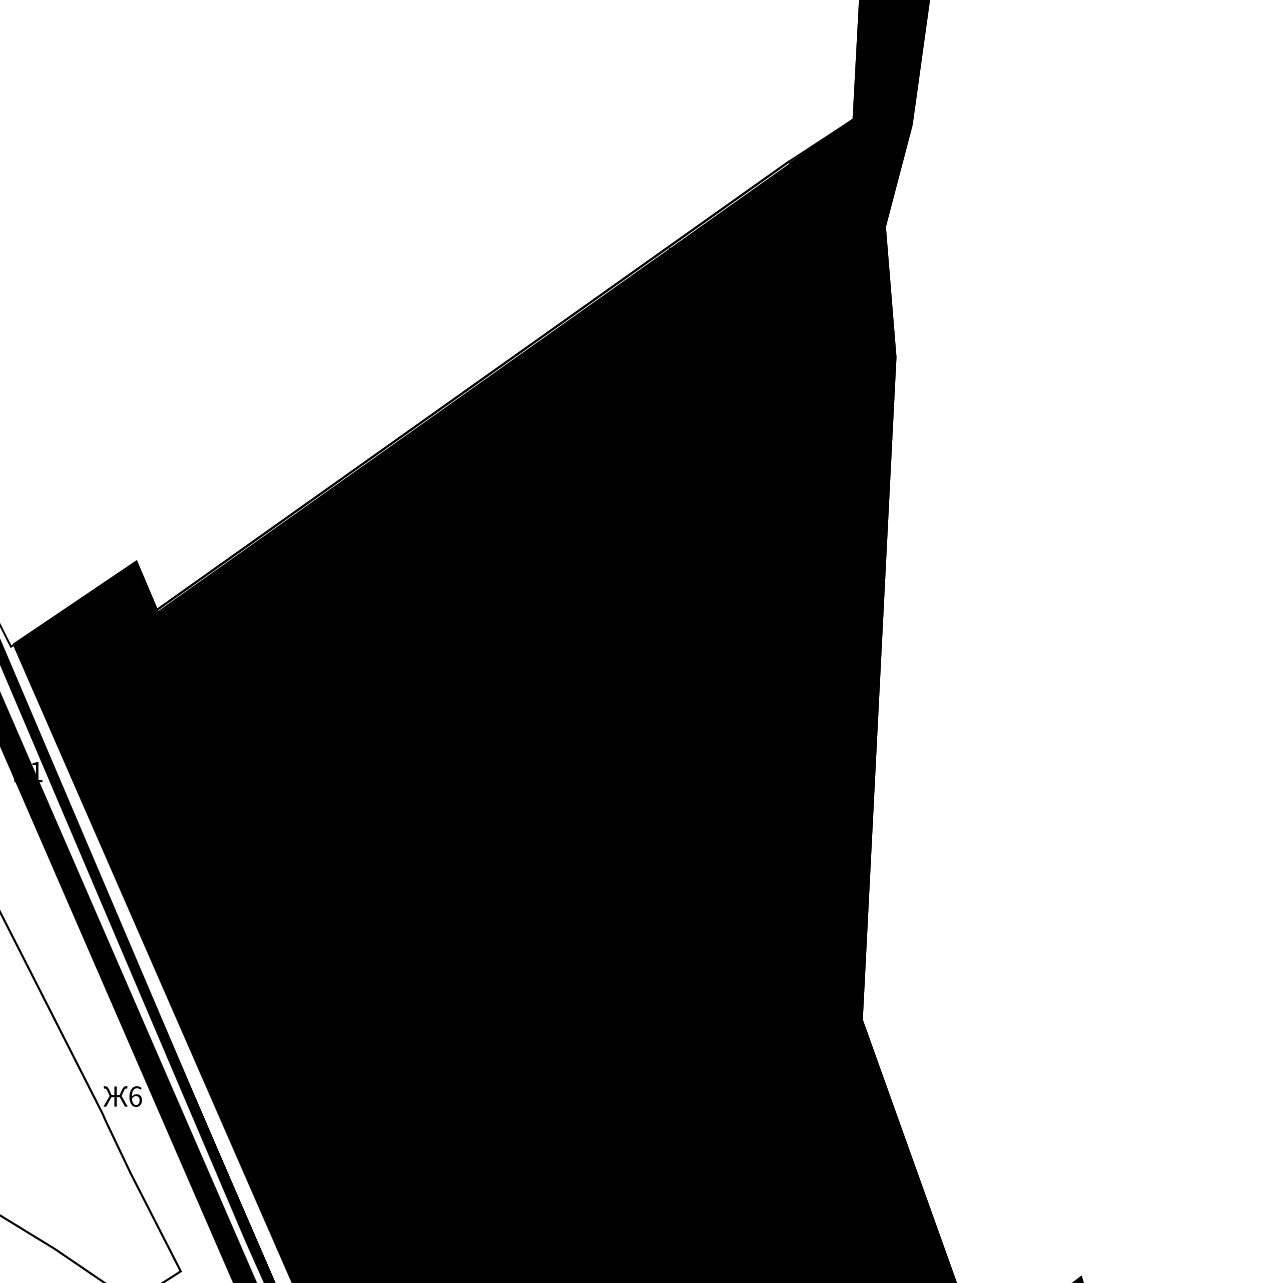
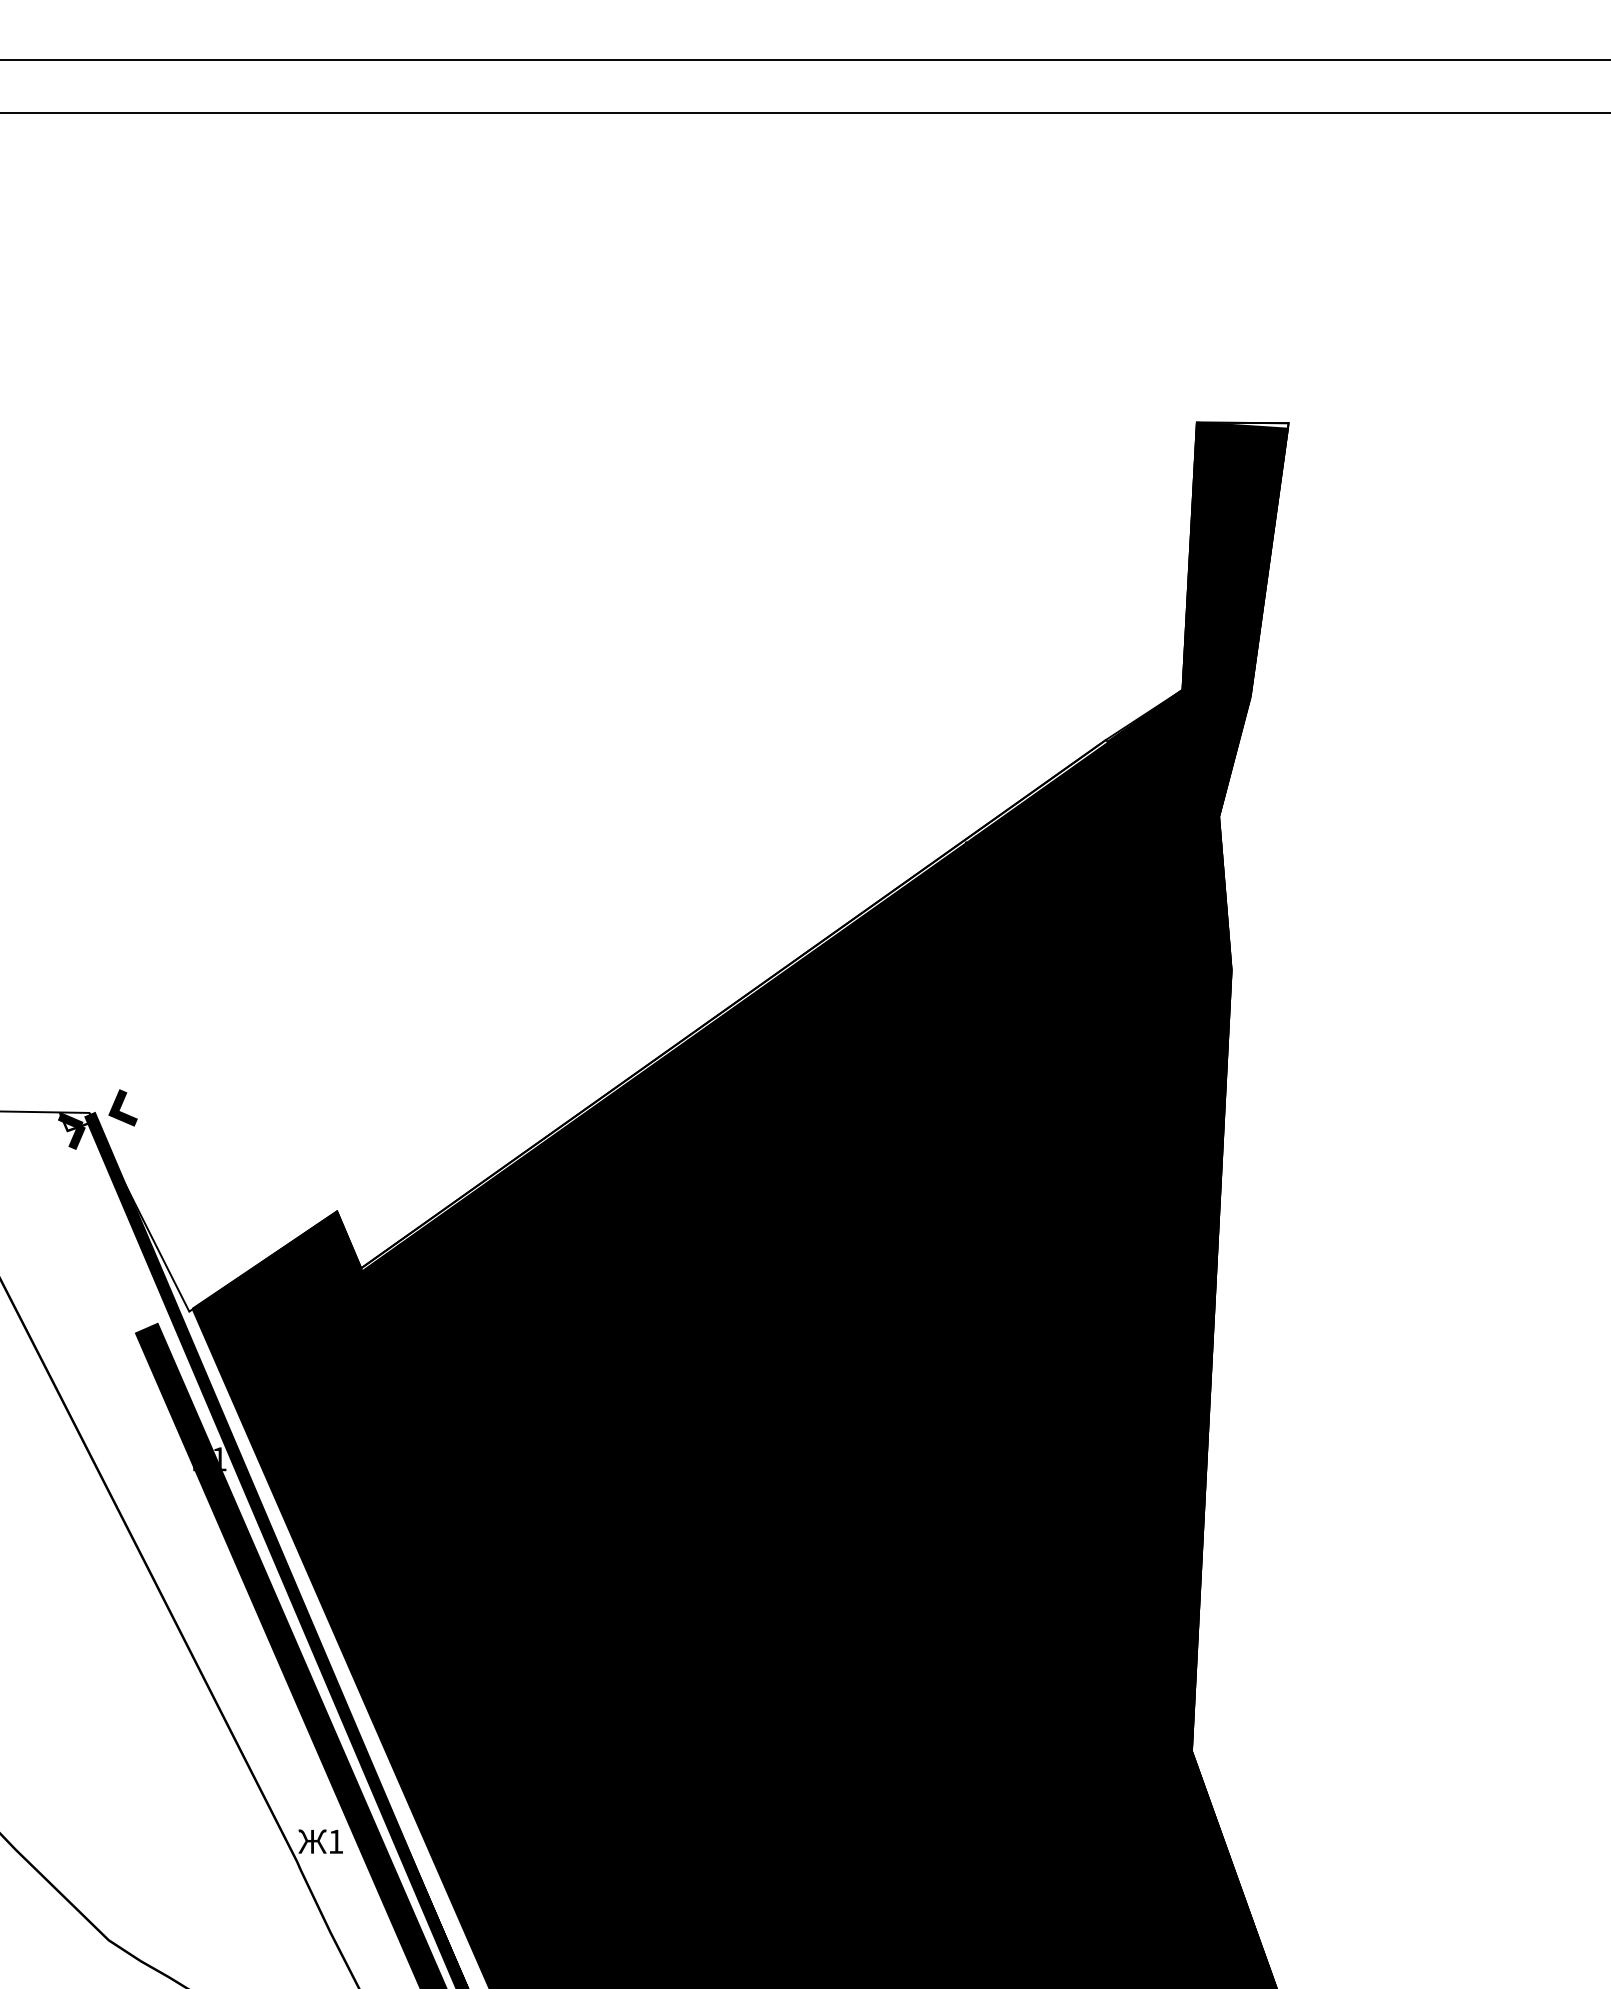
text: (135, 1096) -> (336, 1841), 6 -> 1

